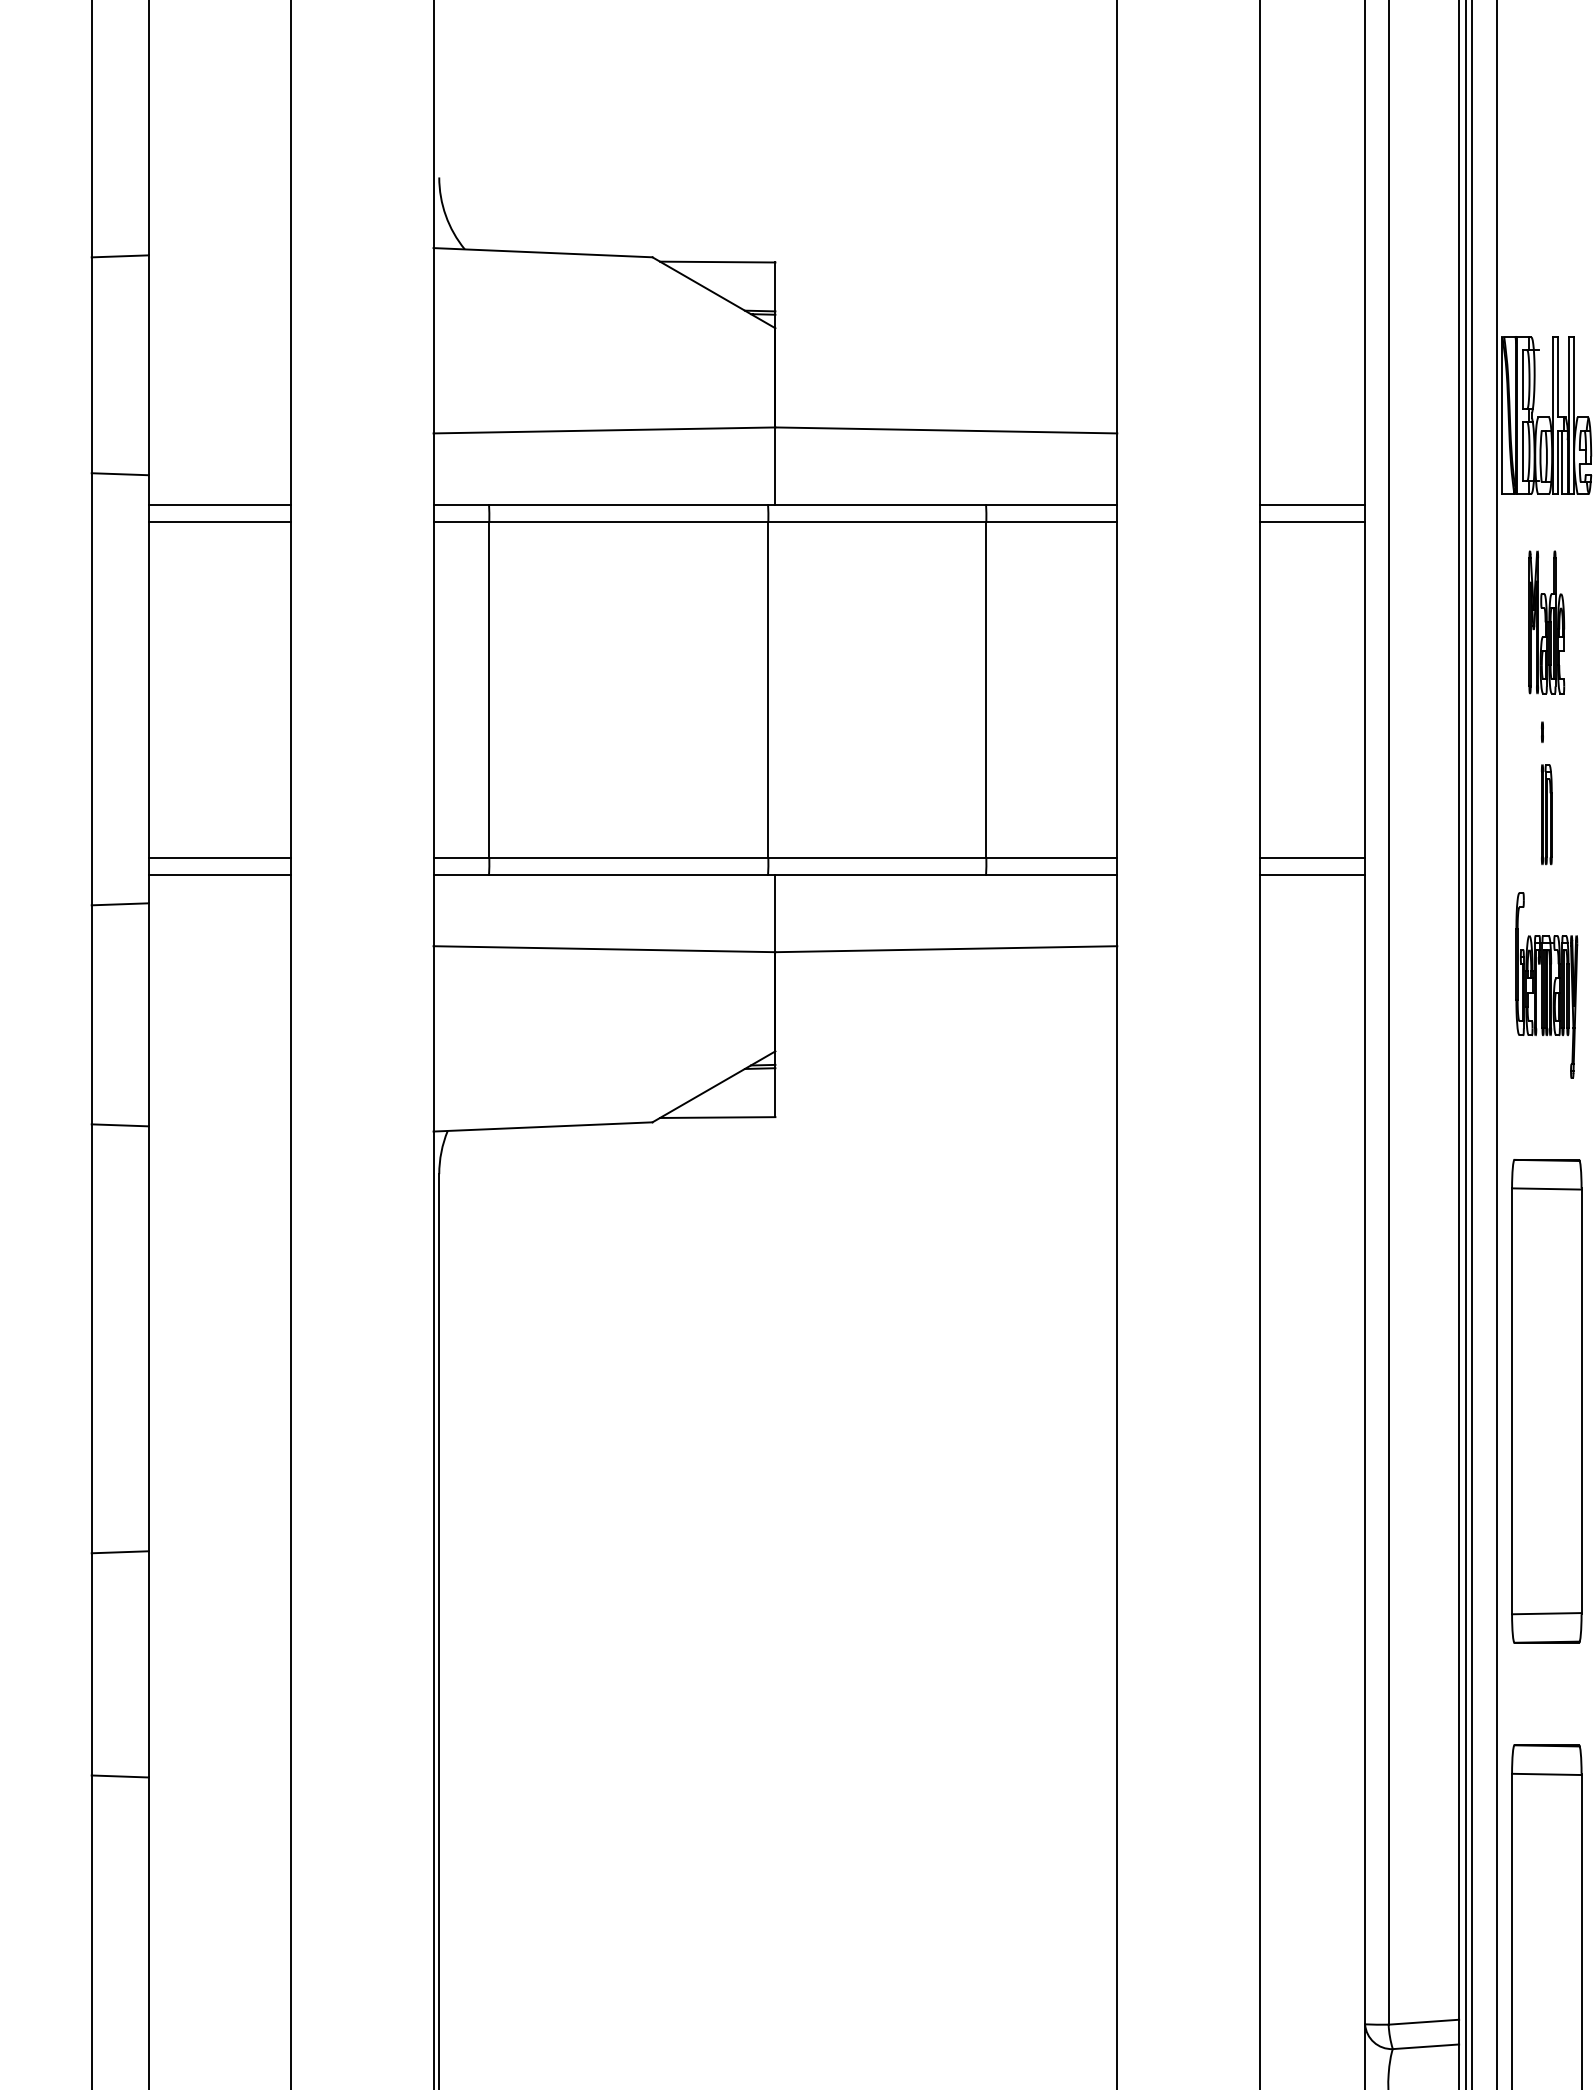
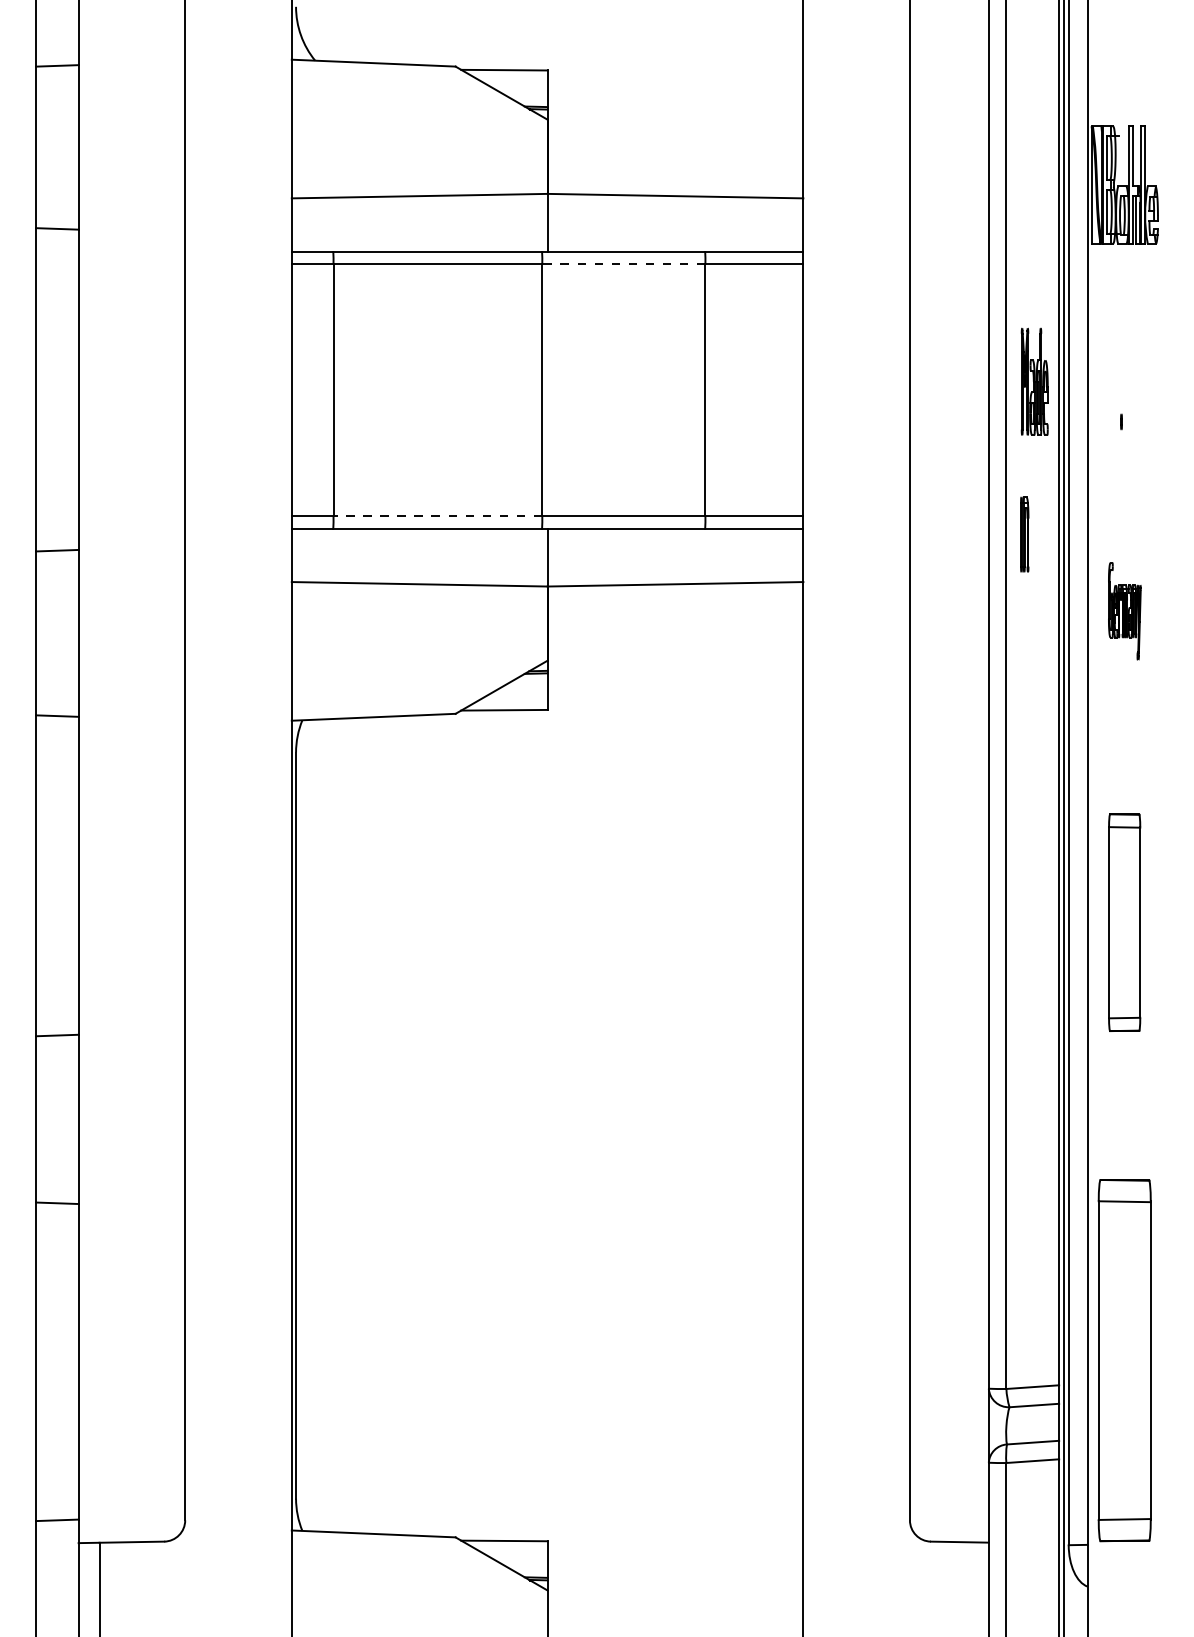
line: (219, 504) -> (131, 251), removed
line: (1311, 504) -> (948, 251), removed
line: (219, 521) -> (131, 264), removed
line: (876, 521) -> (623, 264), solid -> dashed
line: (1311, 521) -> (948, 264), removed
part: (1546, 622) -> (1034, 381), moved
part: (1546, 814) -> (1024, 534), moved
line: (219, 857) -> (131, 515), removed
line: (628, 857) -> (437, 515), solid -> dashed
line: (1311, 857) -> (948, 515), removed
line: (219, 874) -> (131, 528), removed
line: (1311, 874) -> (948, 528), removed
part: (1546, 985) -> (1124, 611), size x0.7
part: (1546, 1401) -> (1124, 922), size x0.6

